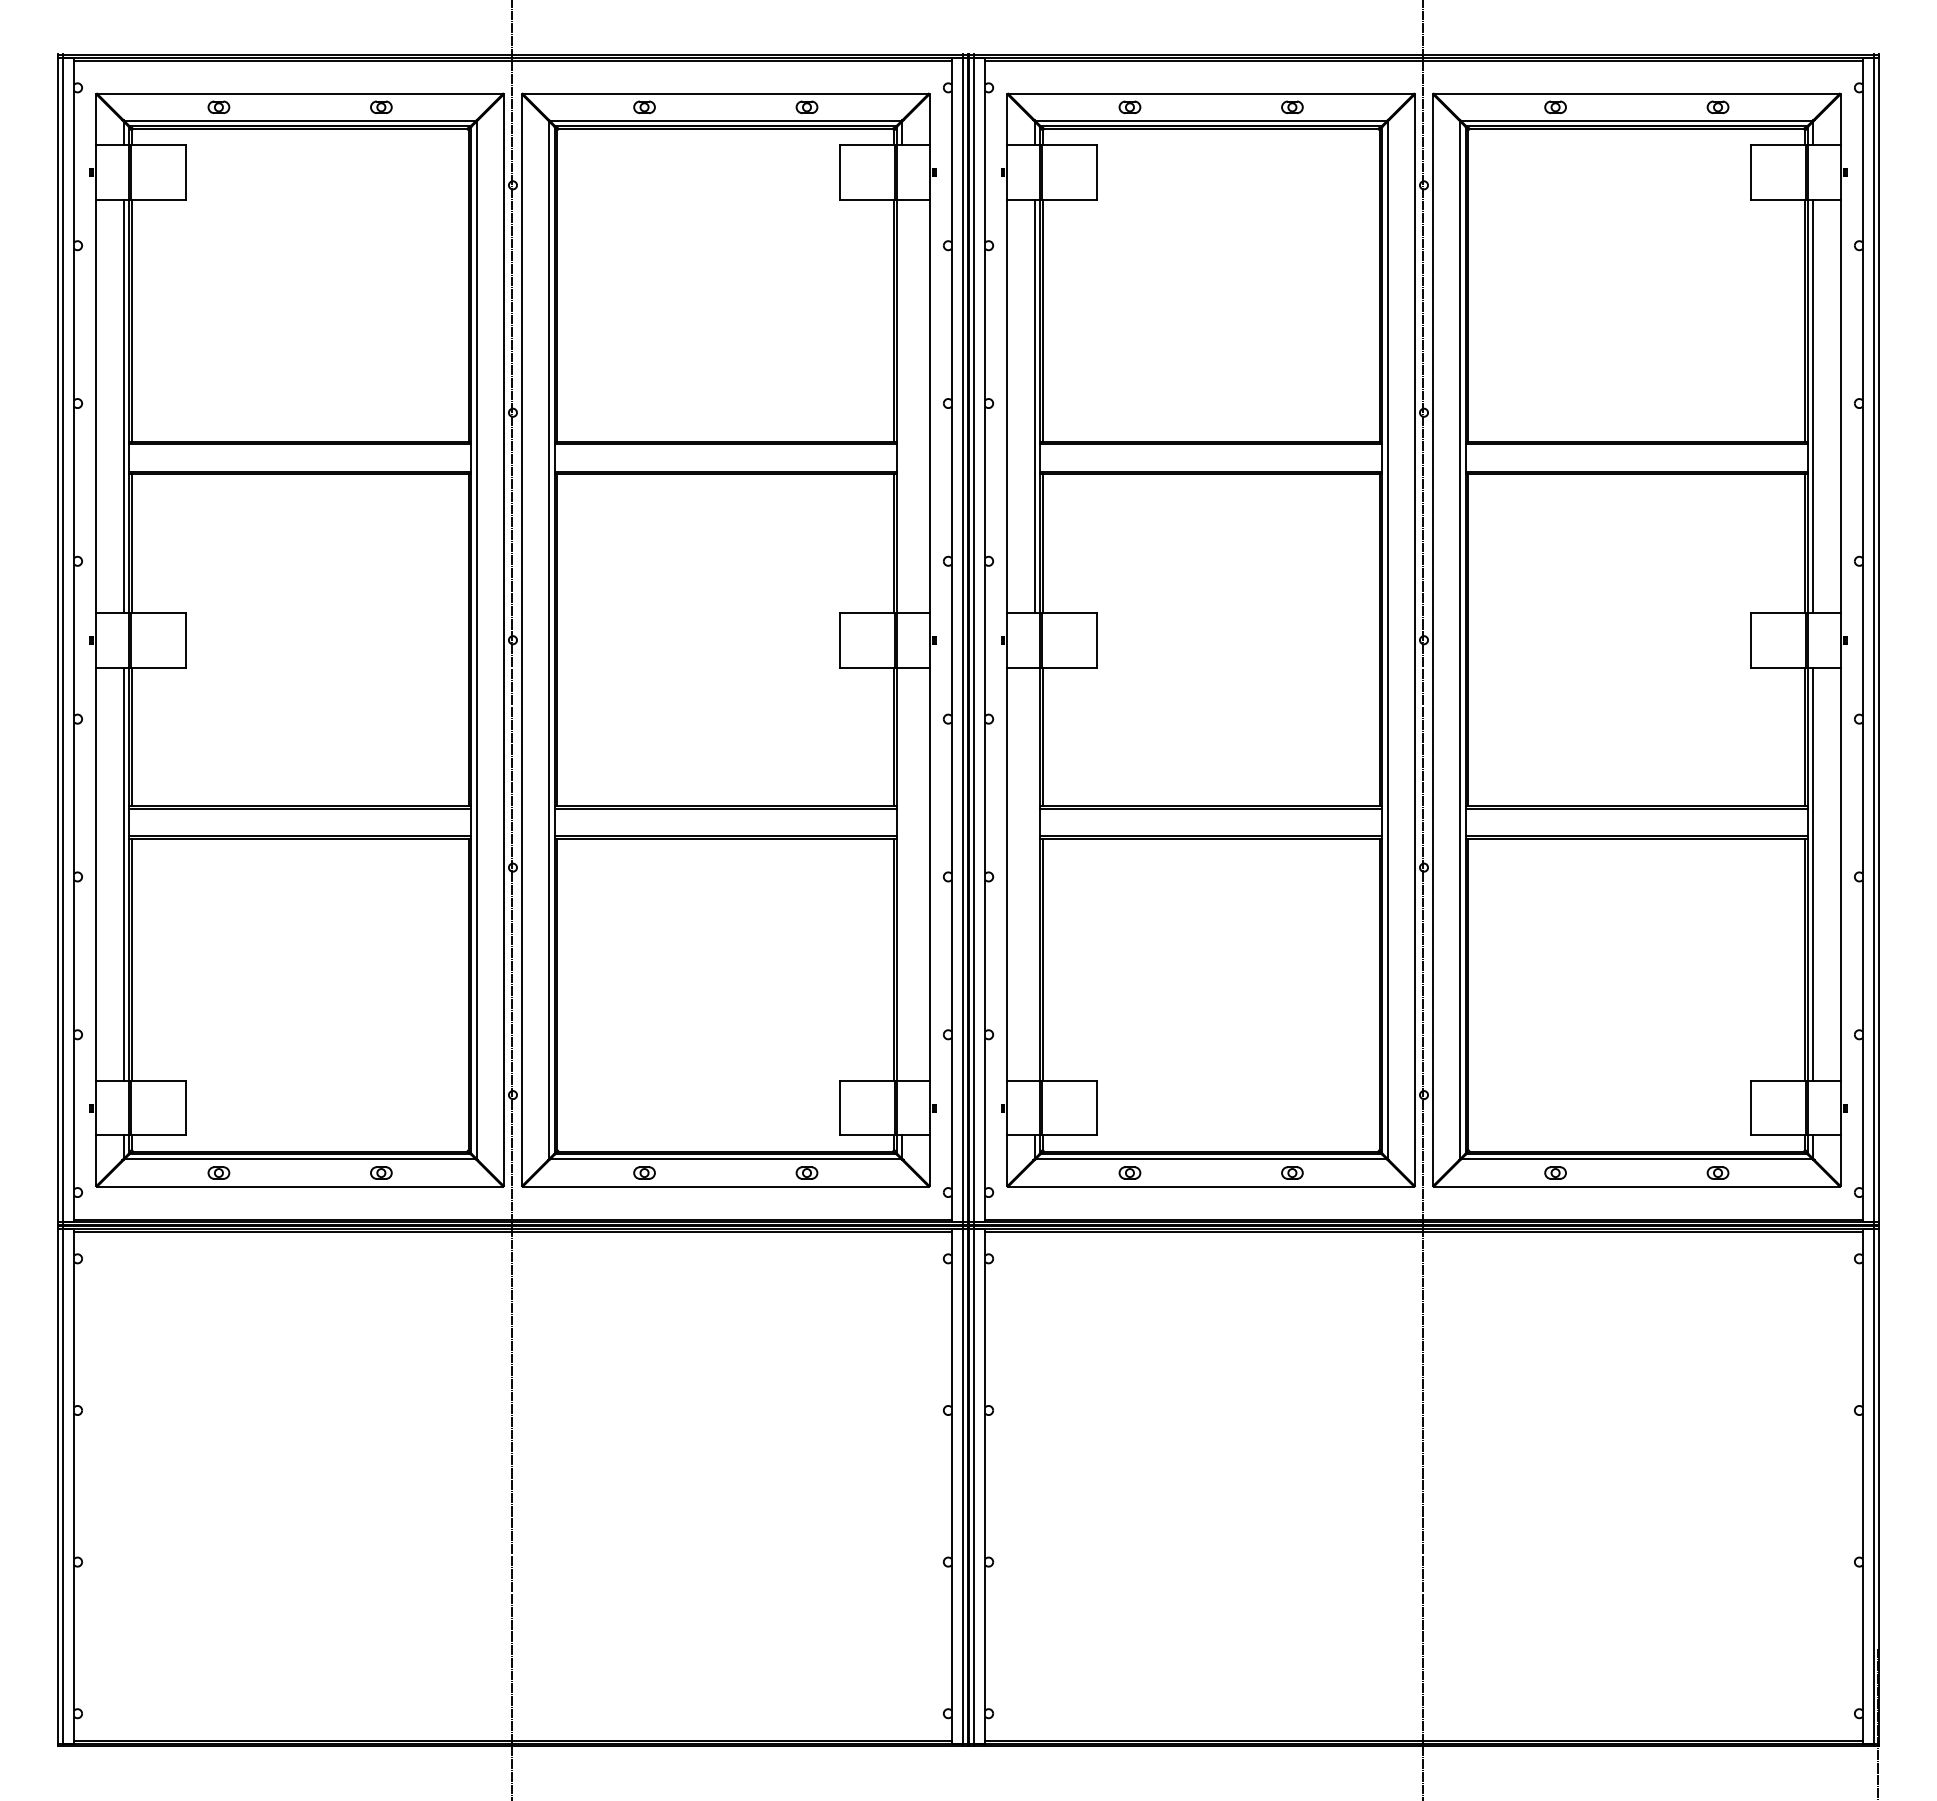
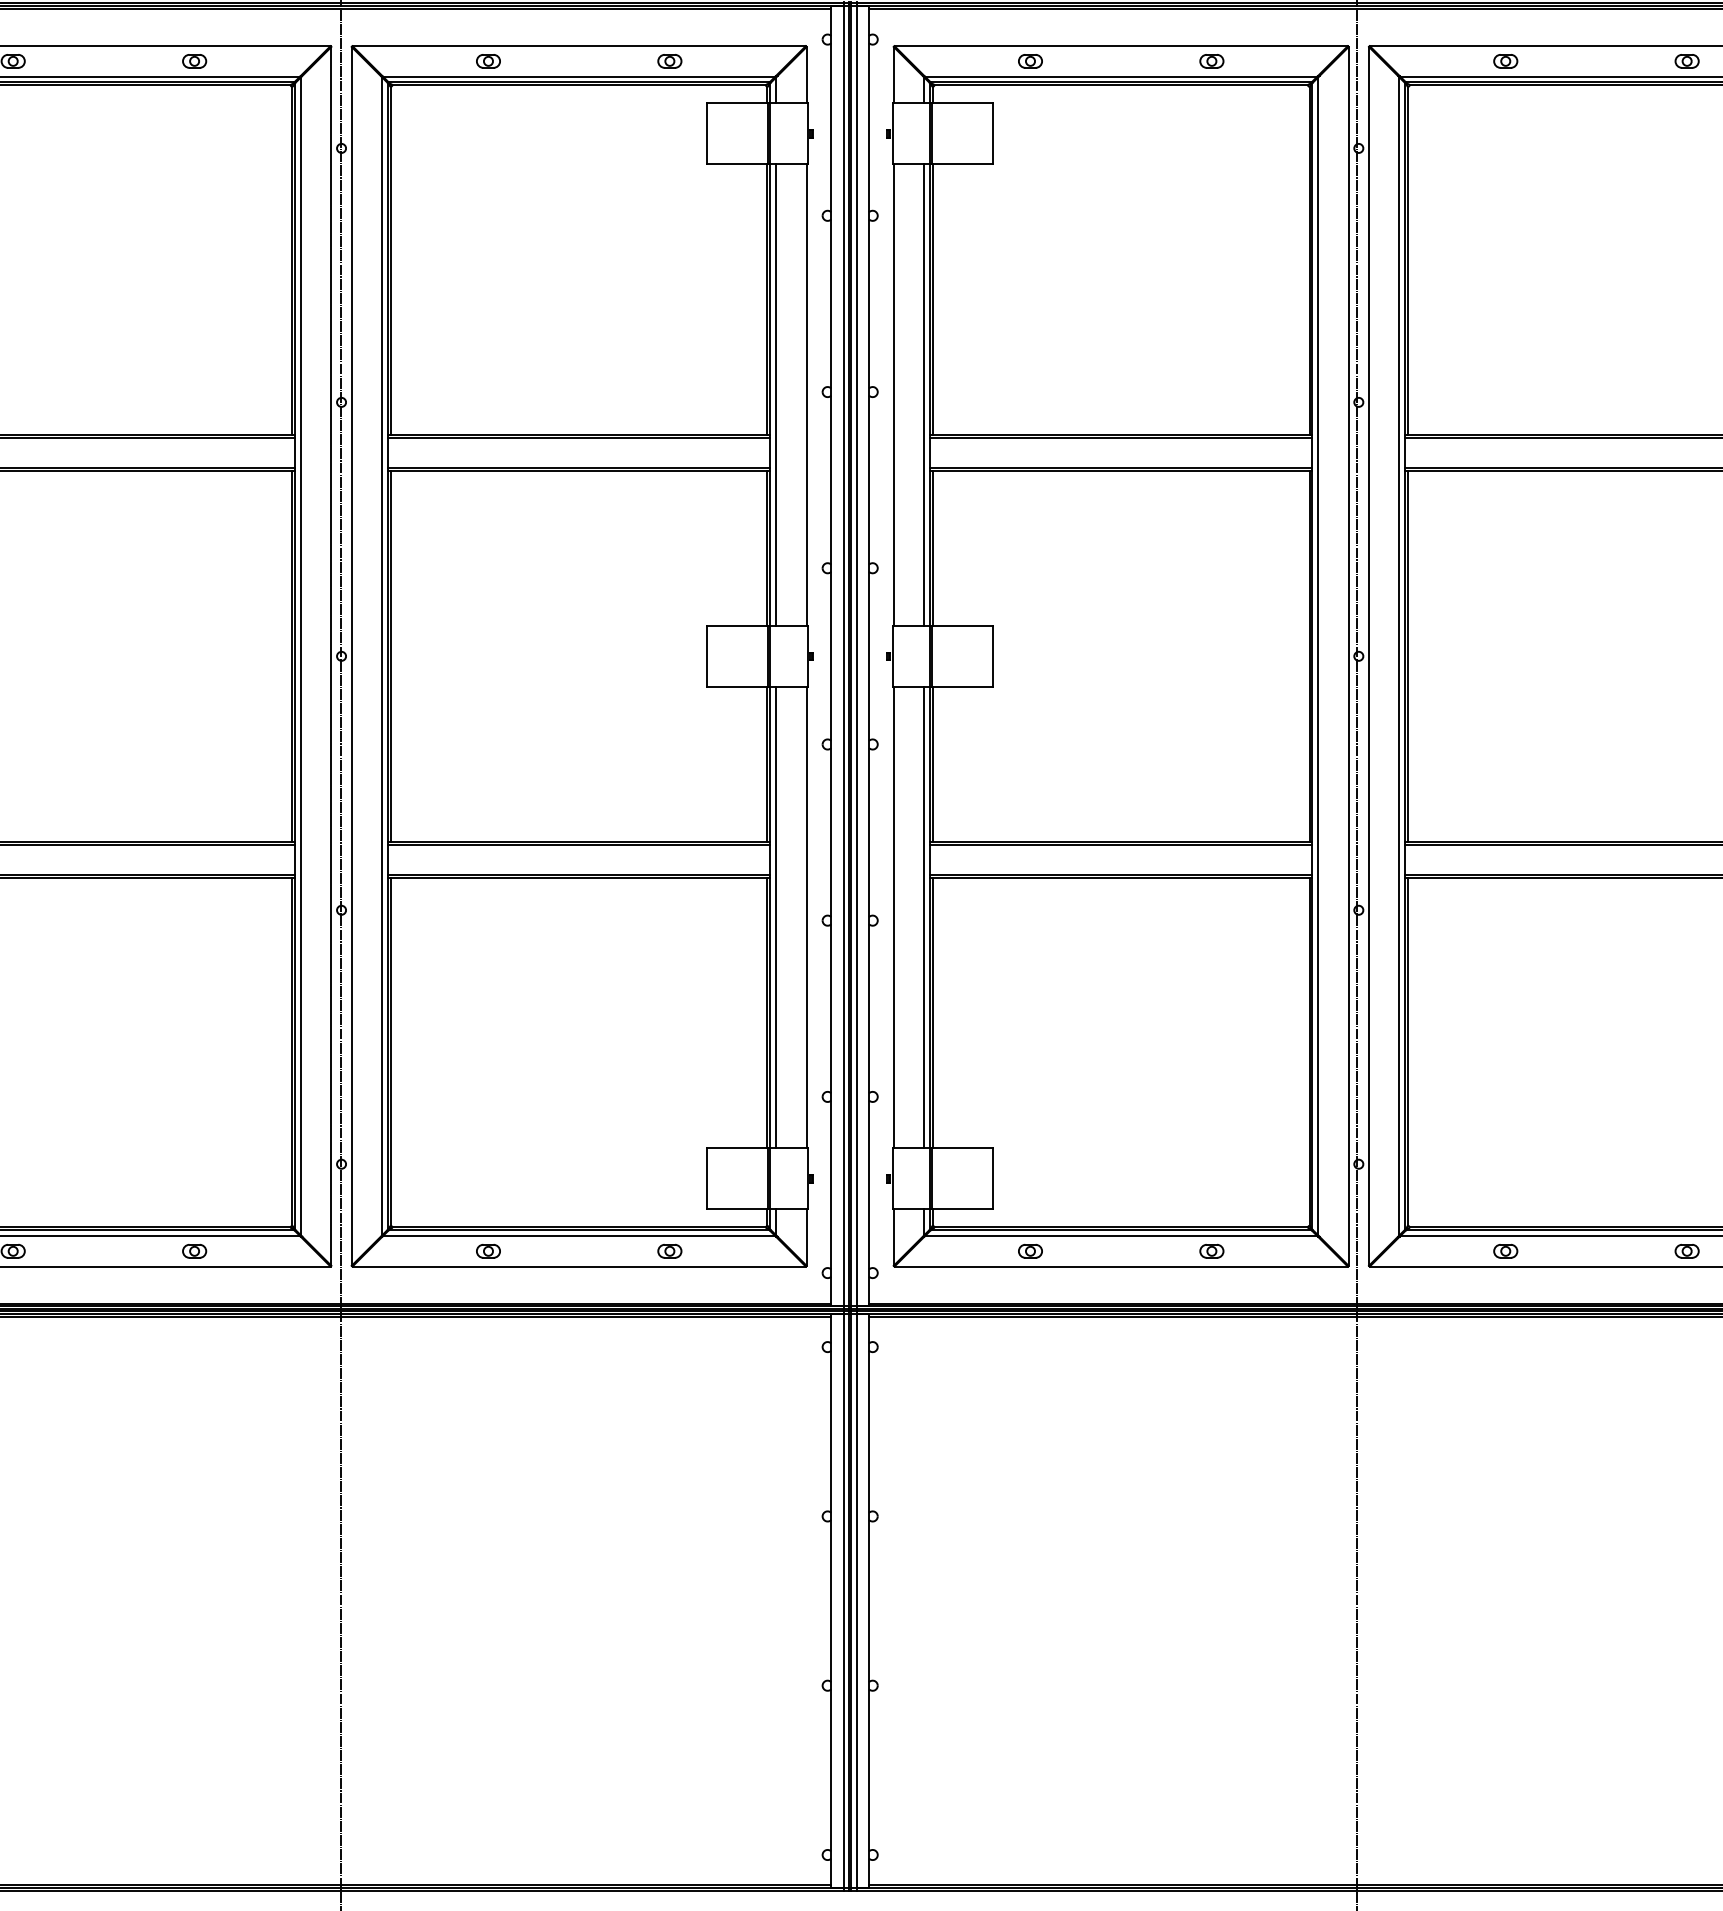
line: (902, 405) -> (776, 394), added
line: (902, 873) -> (776, 916), added
line: (1034, 873) -> (923, 916), added

